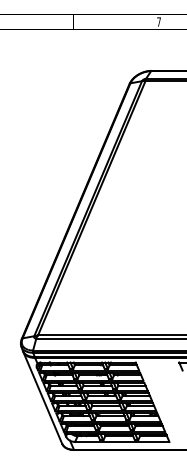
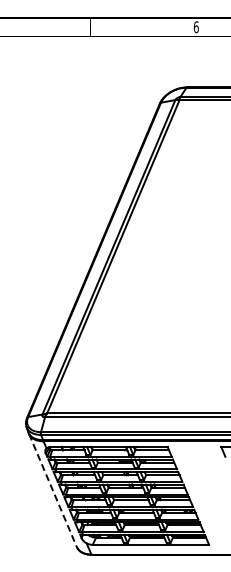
text: (158, 22) -> (195, 27), 7 -> 6
line: (43, 397) -> (53, 490), solid -> dashed

